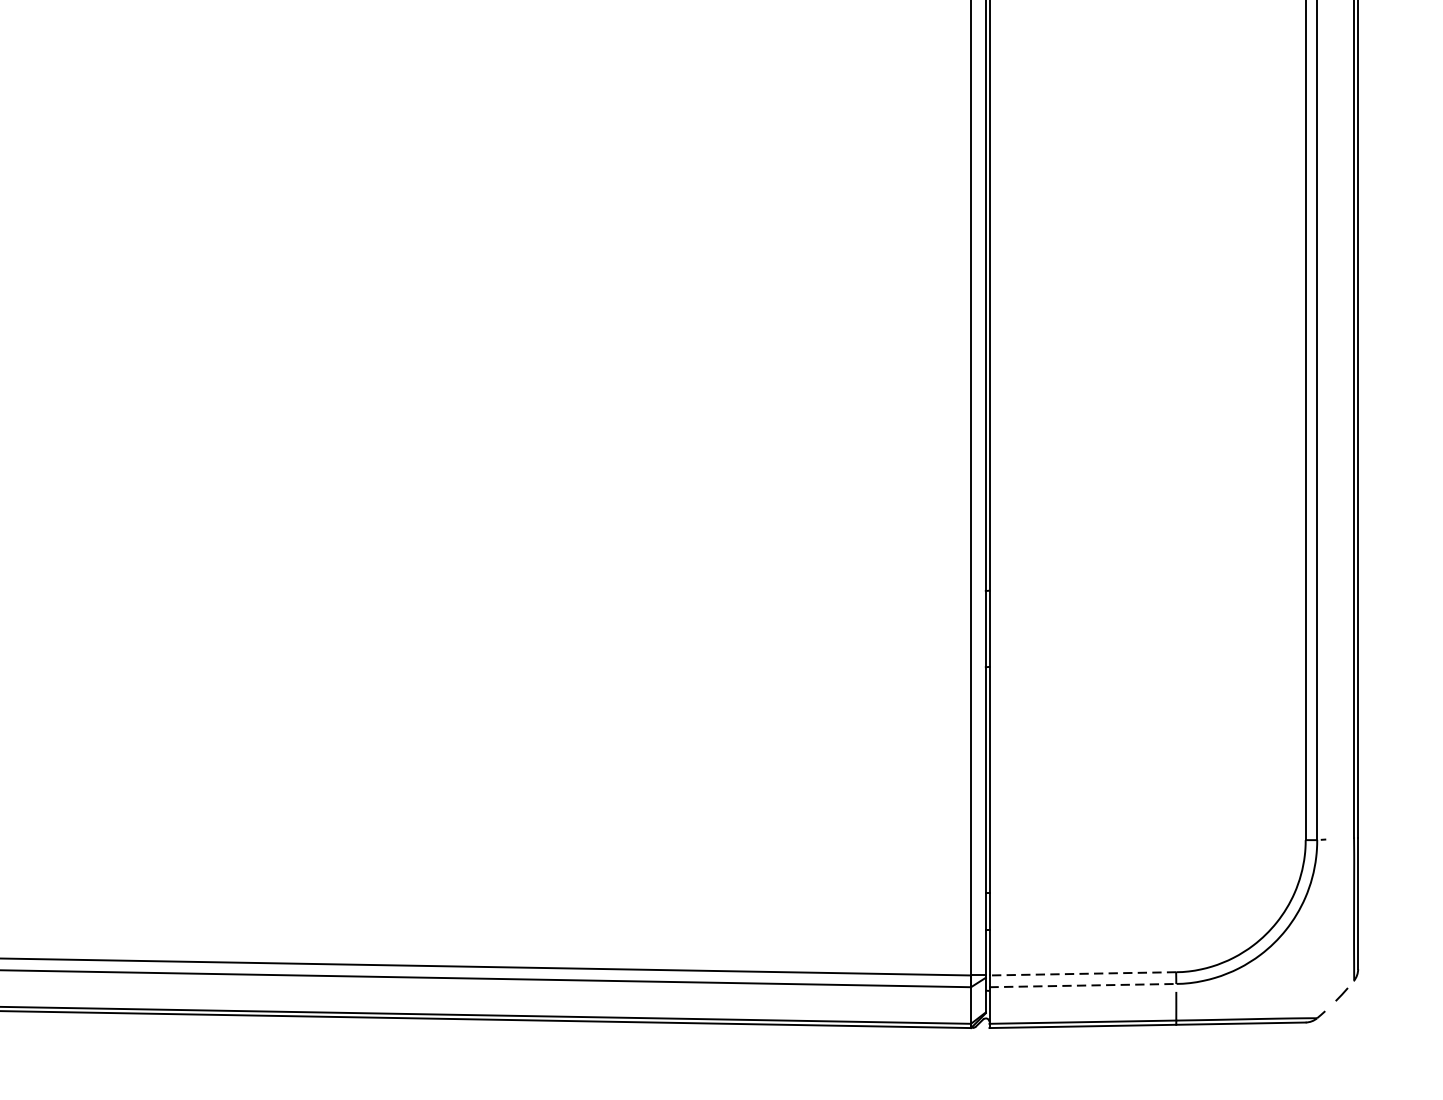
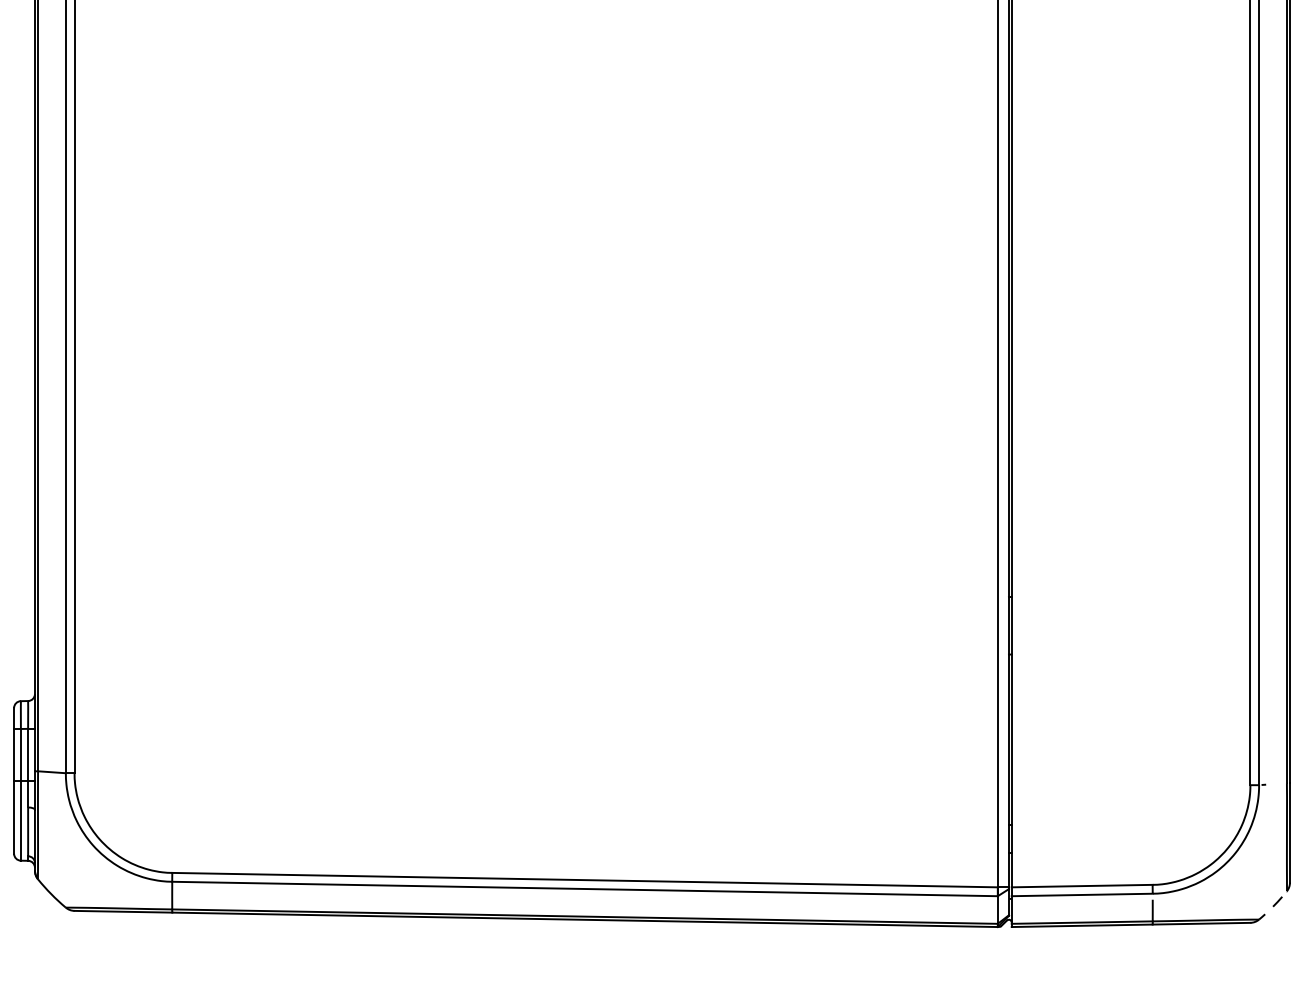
line: (1081, 974) -> (1081, 886), dashed -> solid
line: (1083, 984) -> (1082, 894), dashed -> solid

